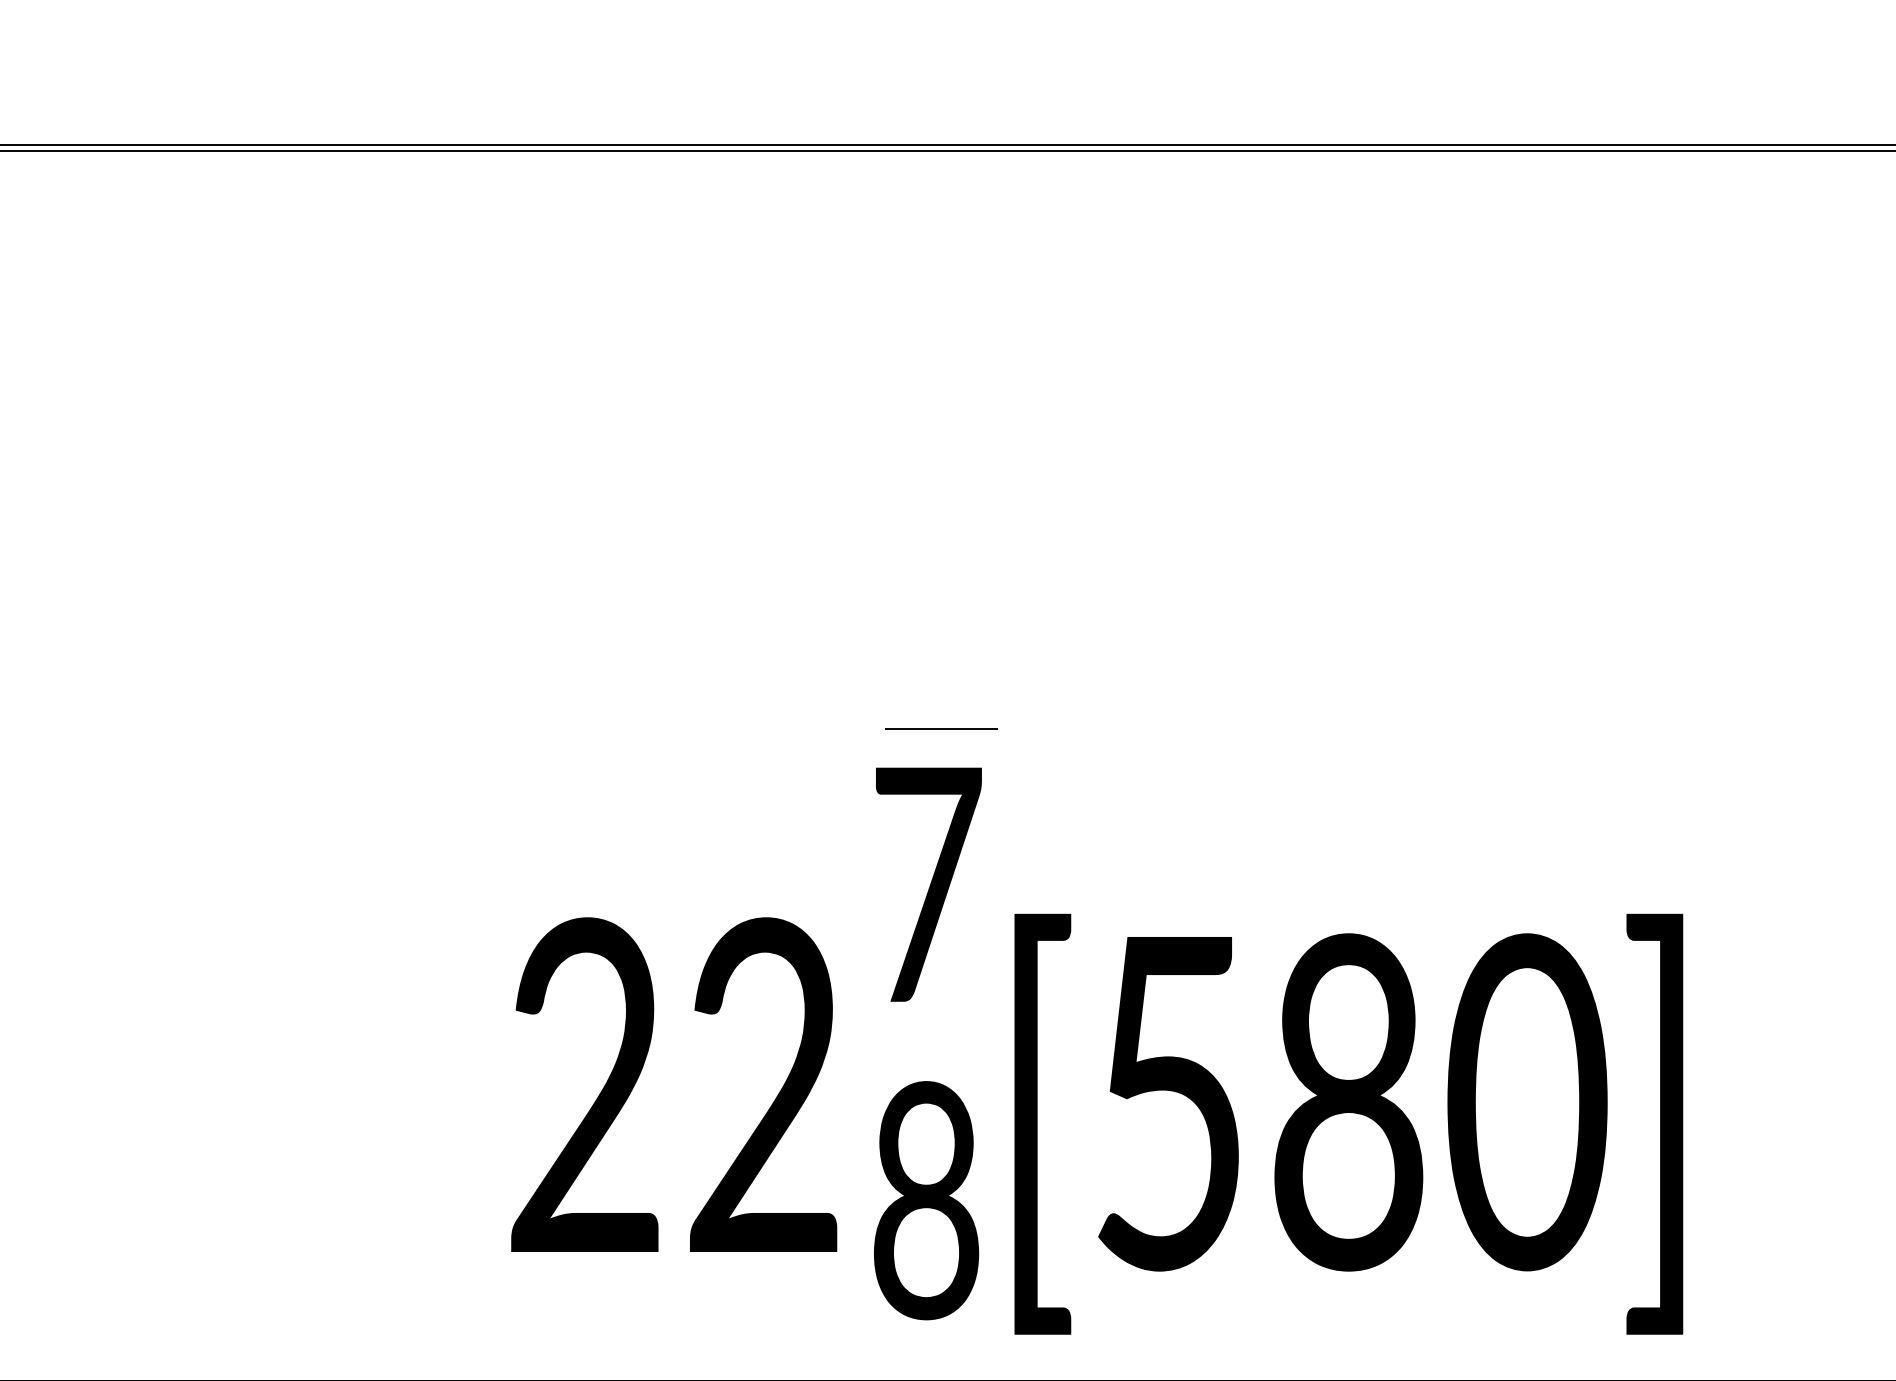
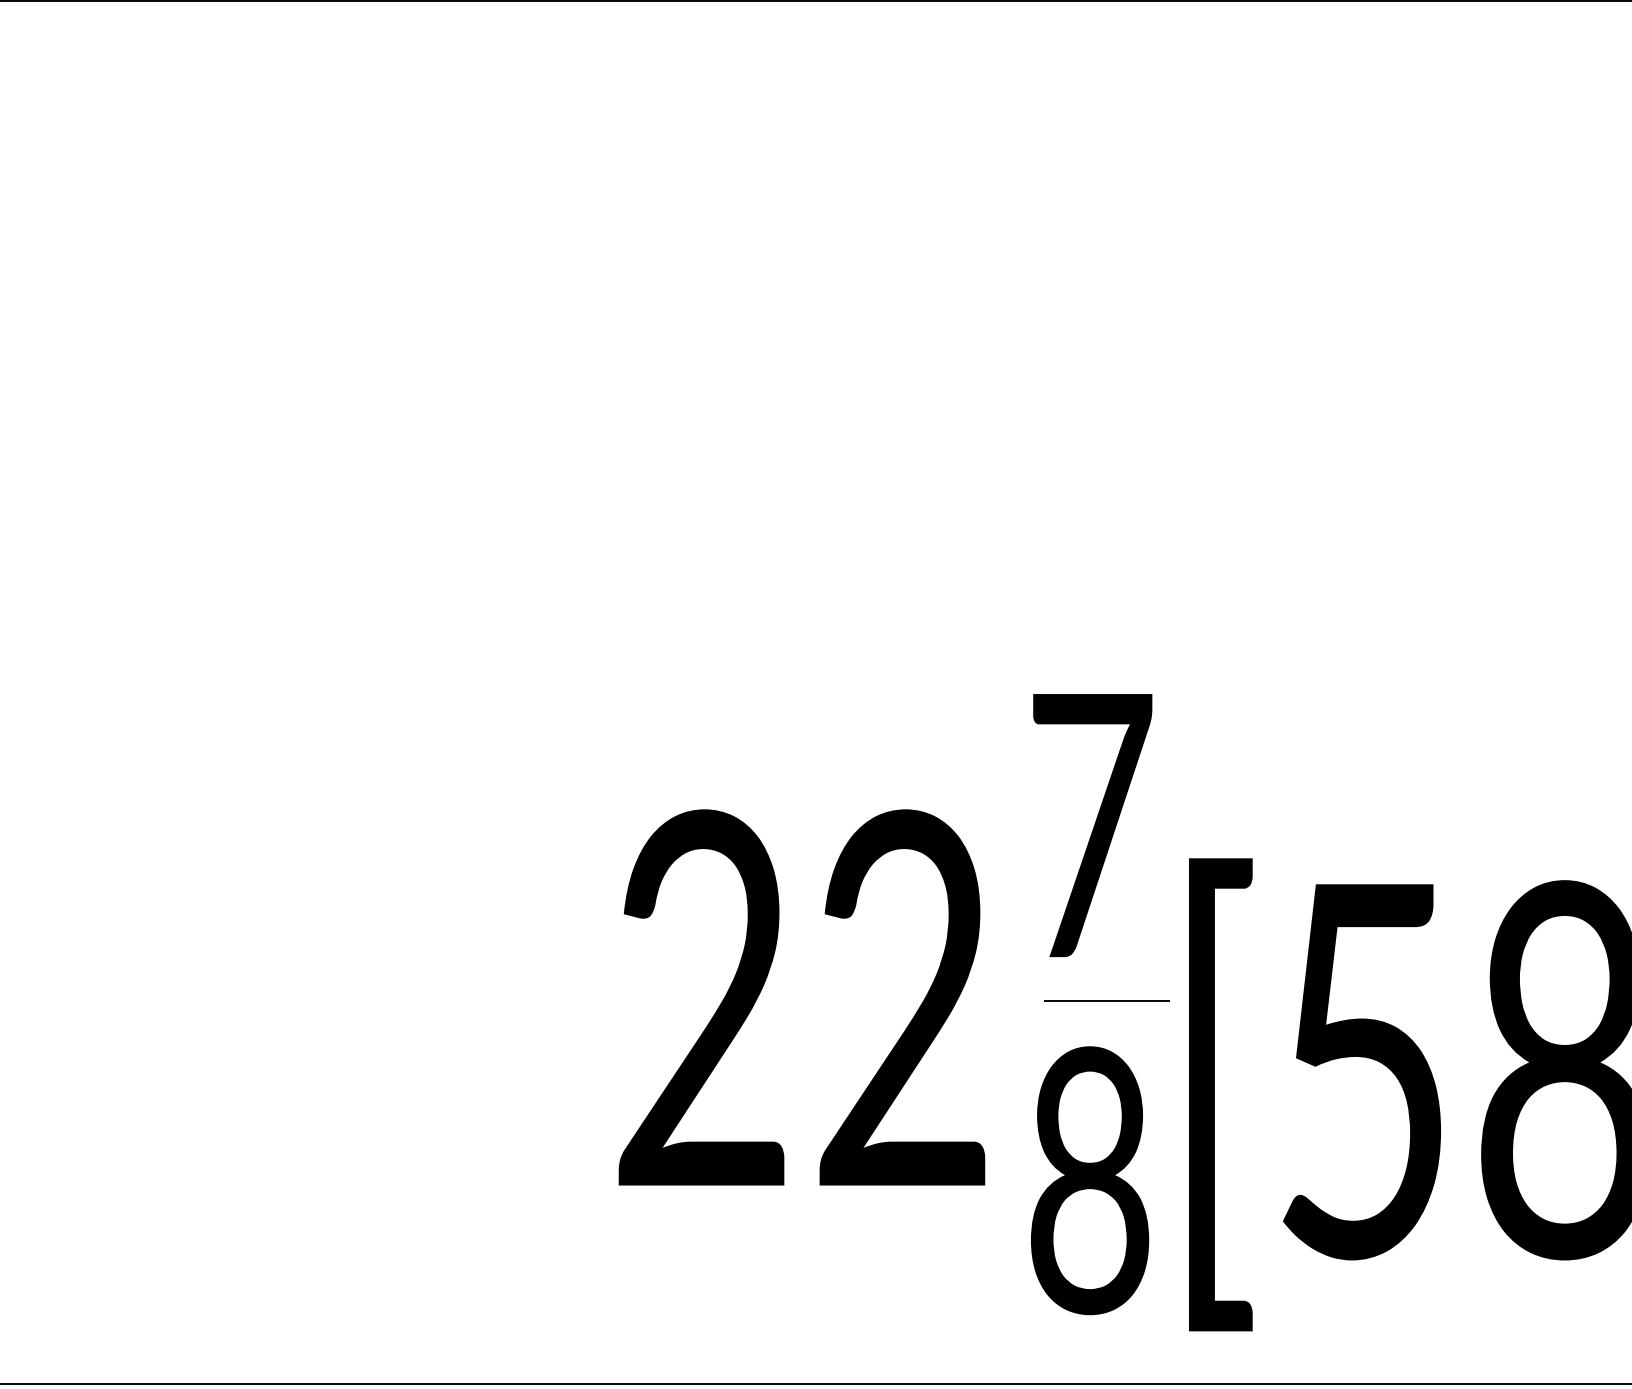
line: (941, 728) -> (1106, 1000), moved
text: (674, 1084) -> (802, 997), moved

